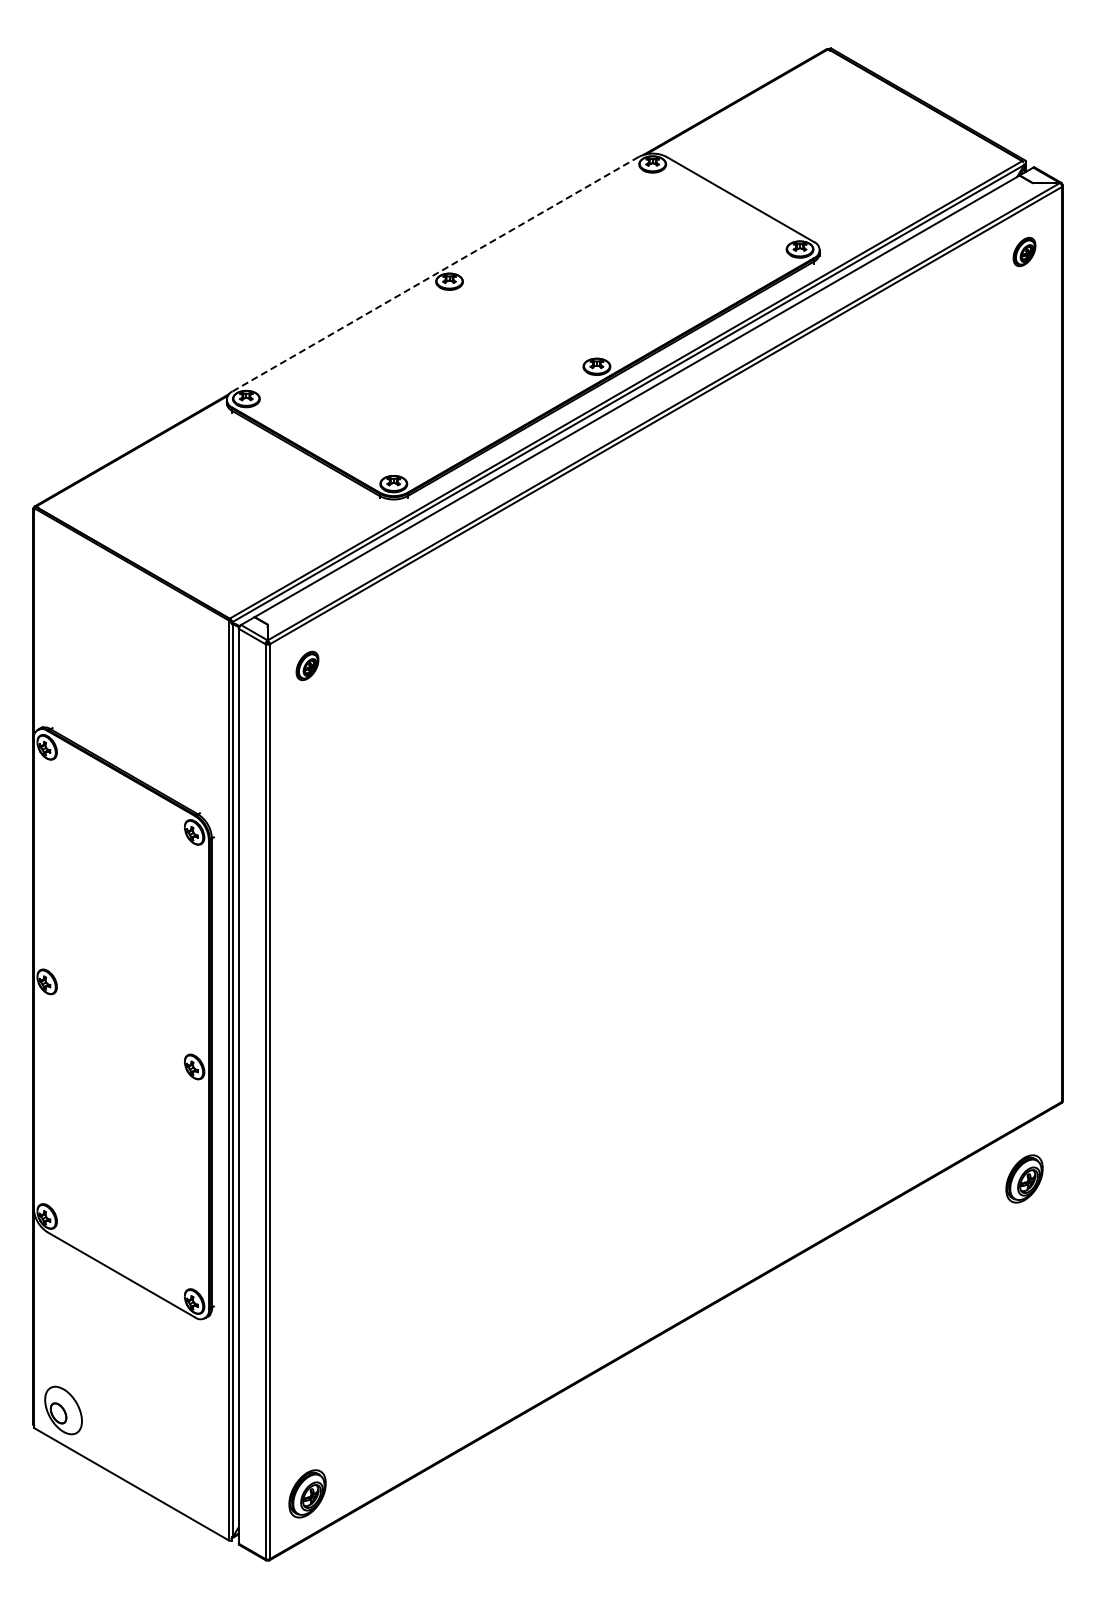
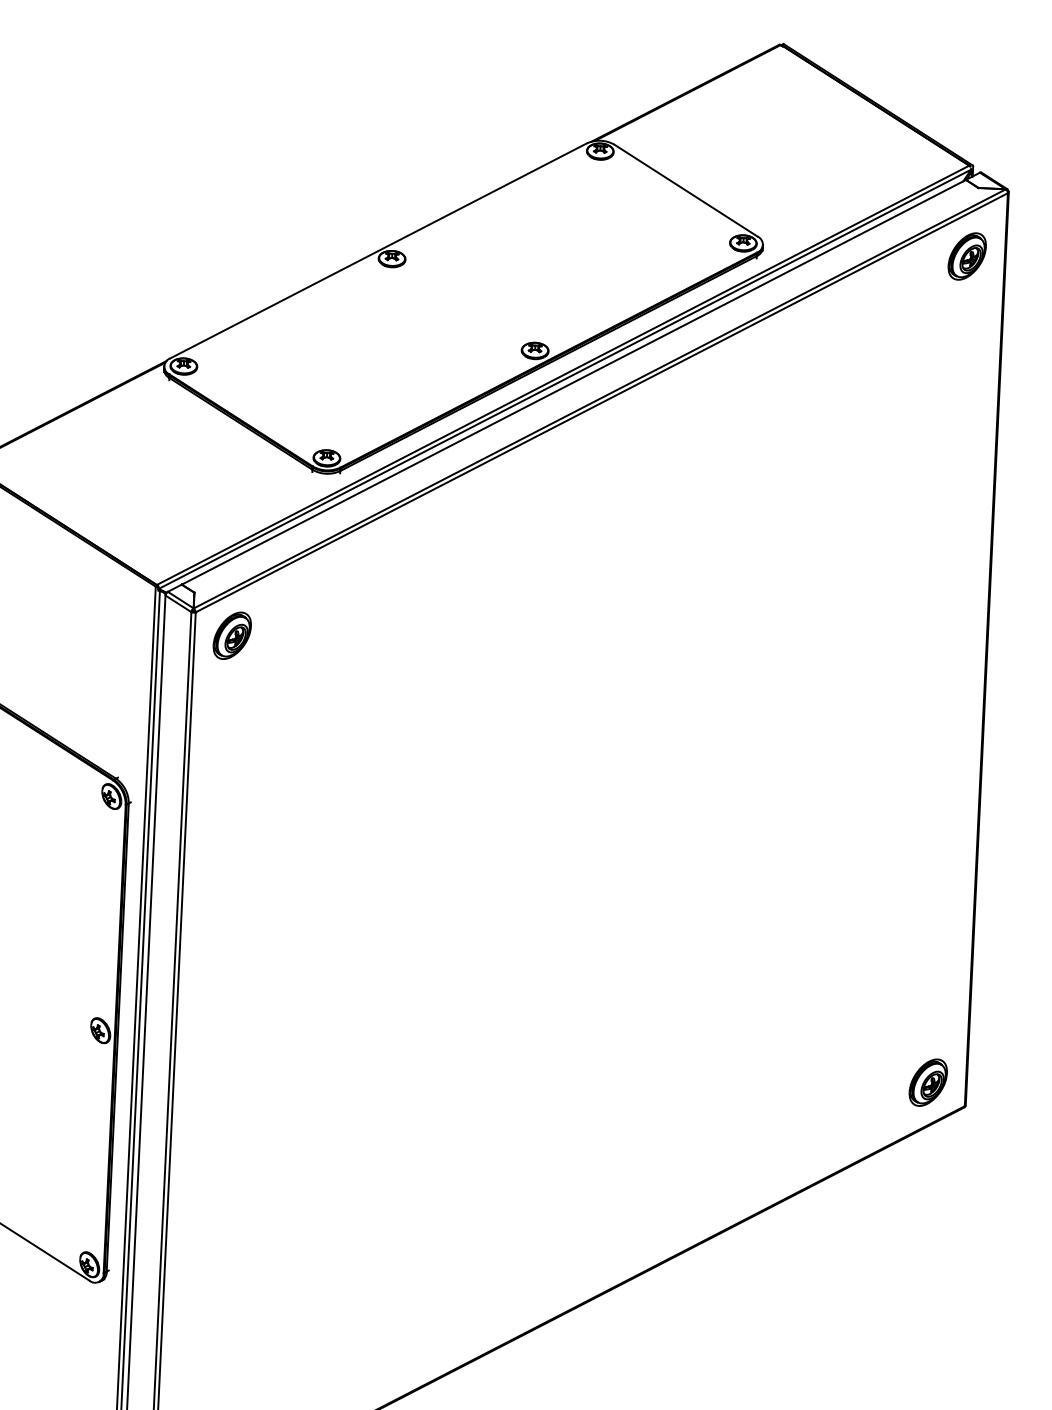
part: (1024, 251) -> (967, 255), size x1.67
line: (435, 274) -> (378, 251), dashed -> solid
part: (307, 665) -> (232, 635), size x1.67
part: (1024, 1178) -> (928, 1082), moved

